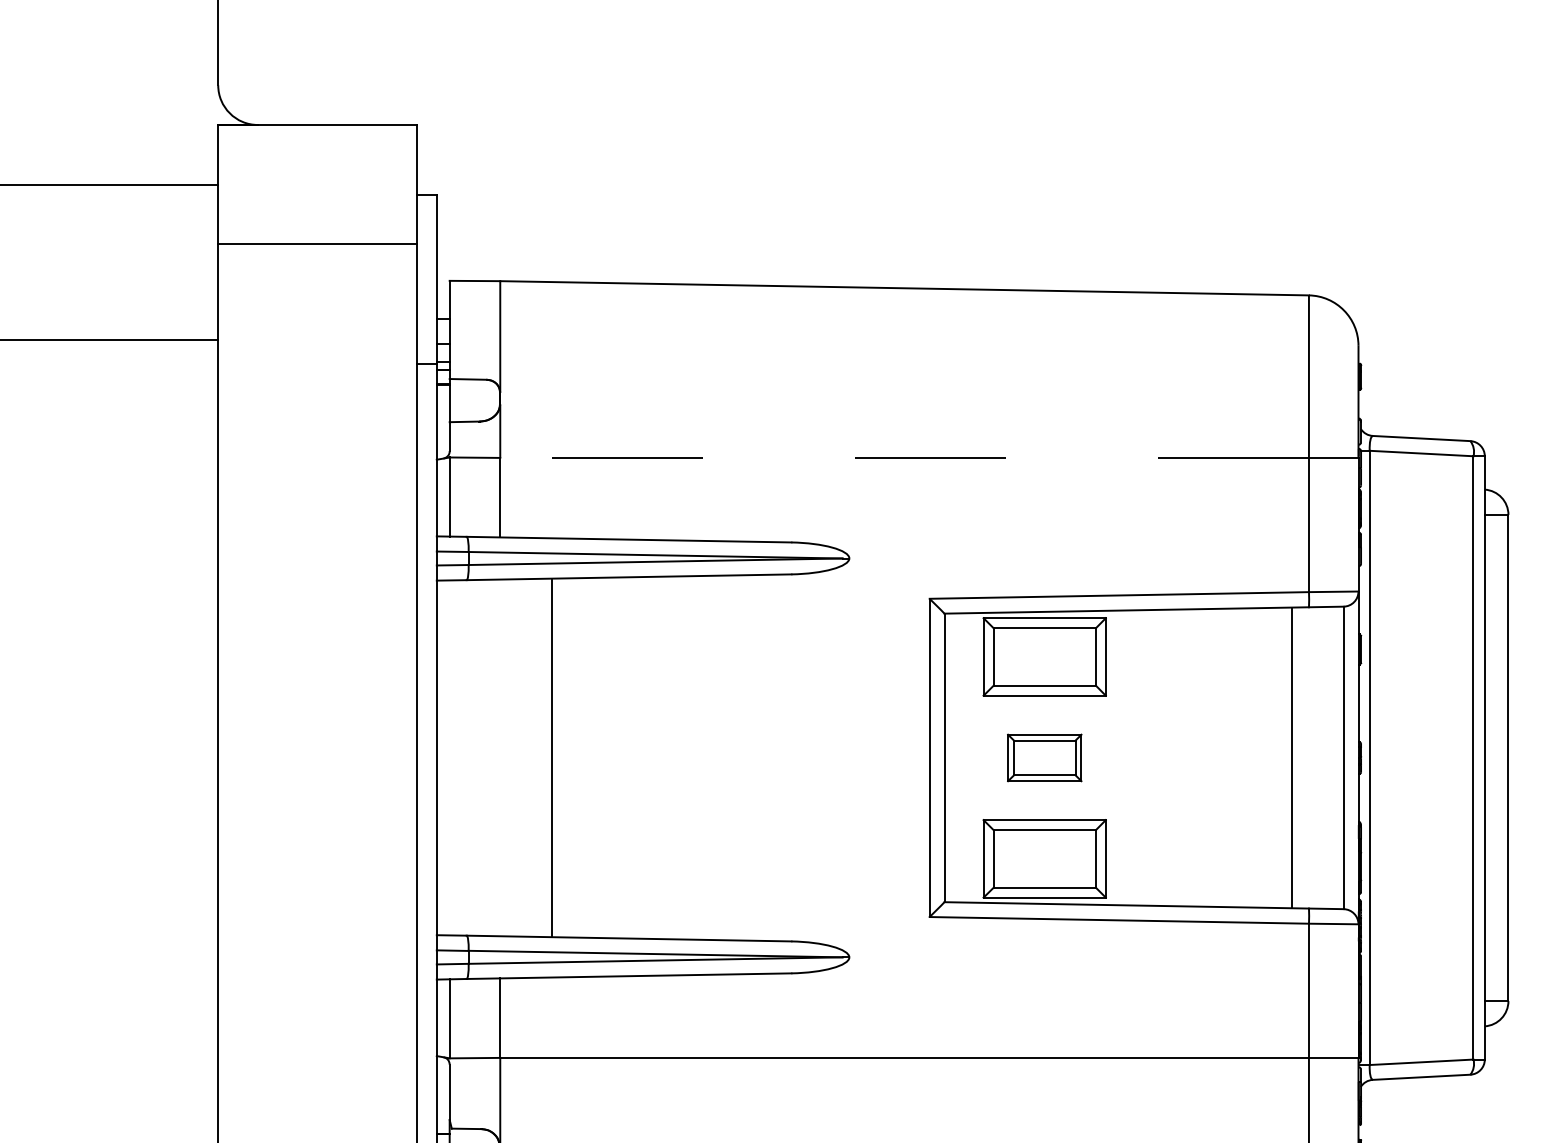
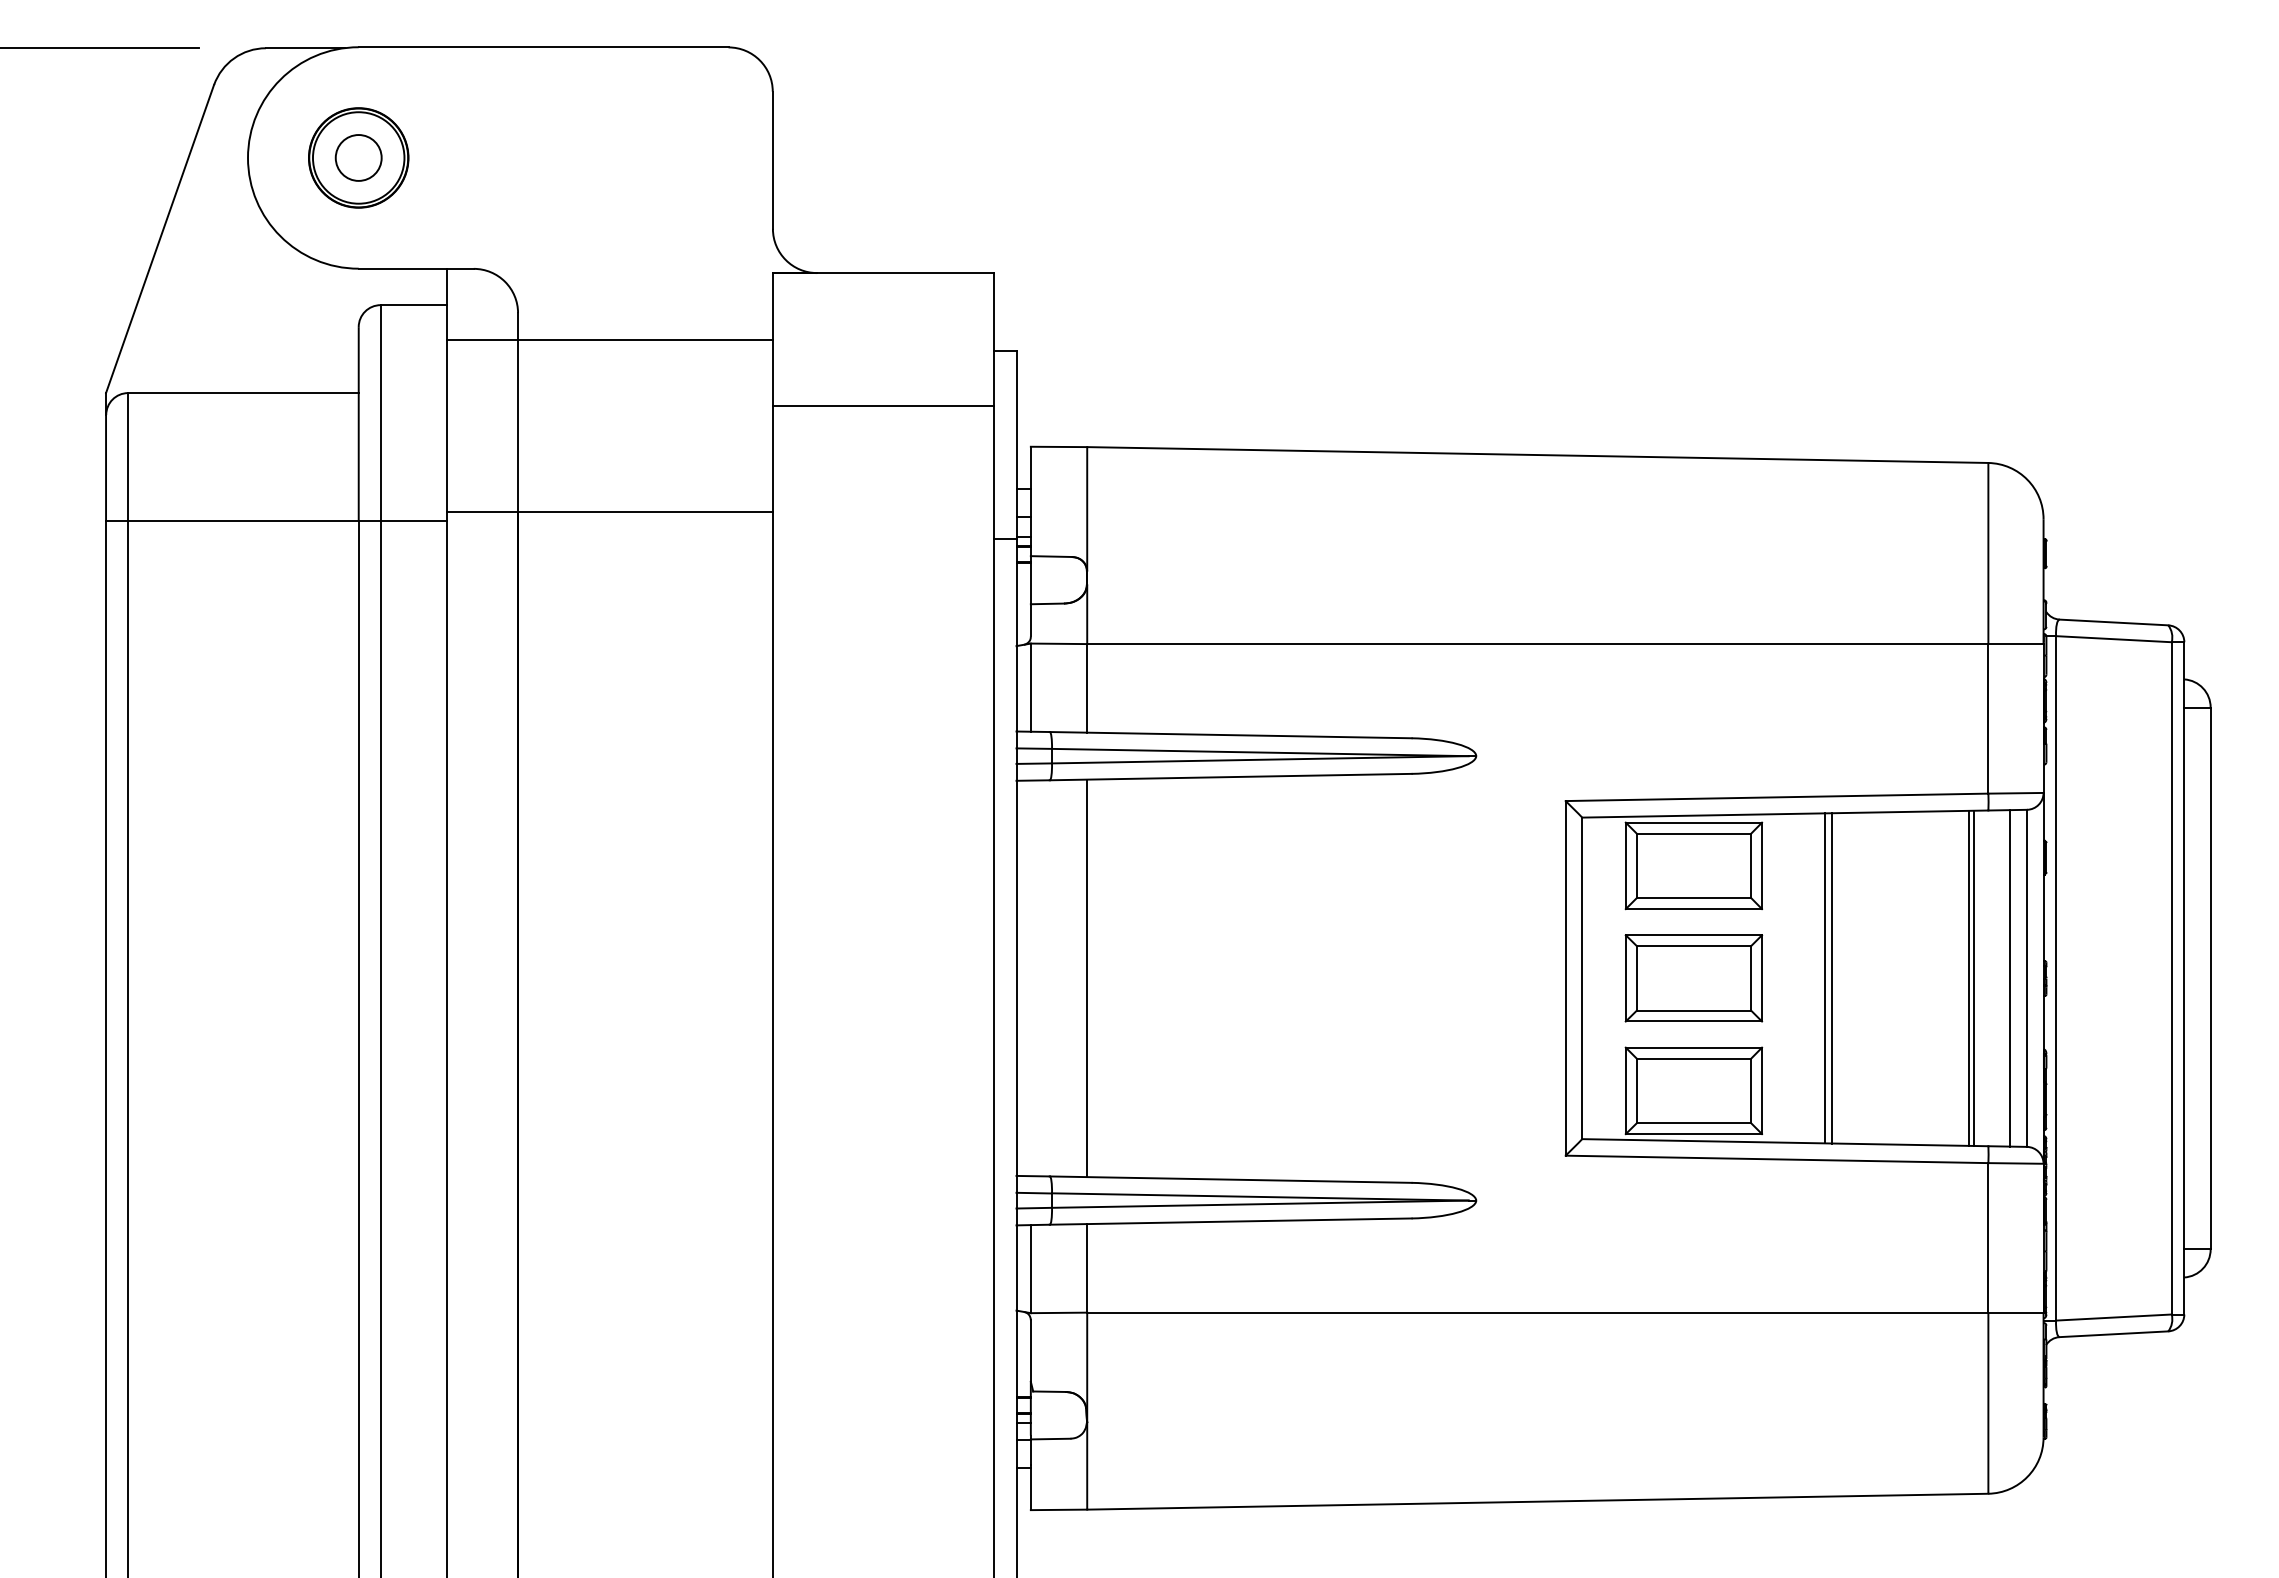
line: (904, 458) -> (1537, 644), dashed -> solid
line: (1295, 757) -> (1973, 977), added
line: (552, 758) -> (1087, 978), moved
part: (1044, 758) -> (1693, 978), size x1.67
line: (1162, 758) -> (1825, 978), added
line: (1168, 758) -> (1831, 978), added
line: (1327, 758) -> (2009, 978), added

